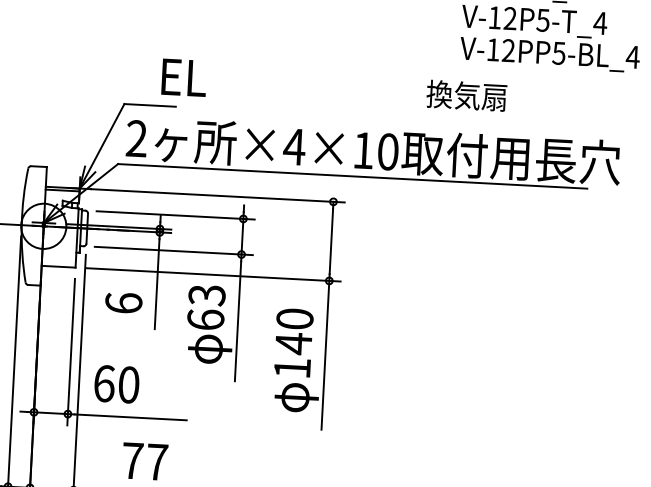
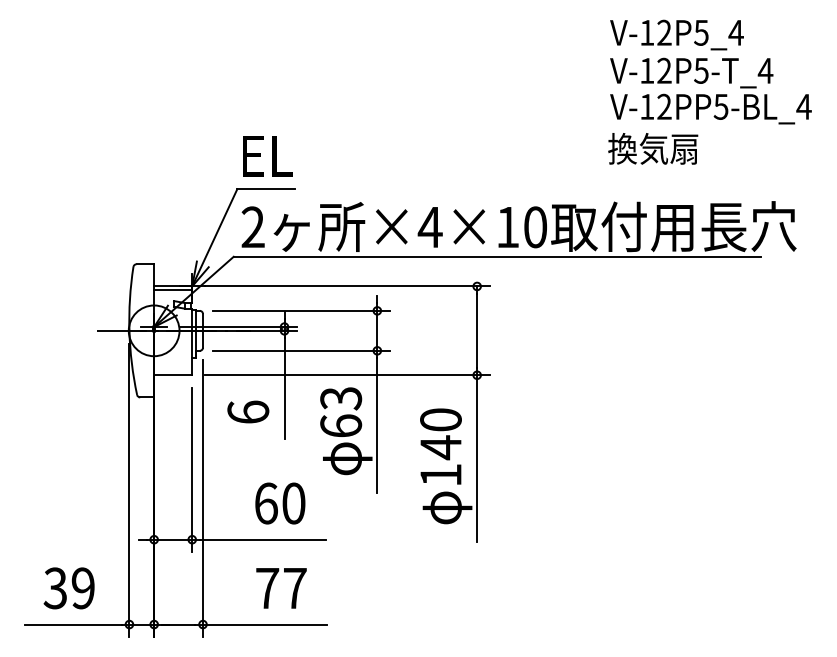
text: (183, 77) -> (267, 156), moved
text: (467, 95) -> (653, 148), moved
text: (117, 384) -> (280, 503), moved

